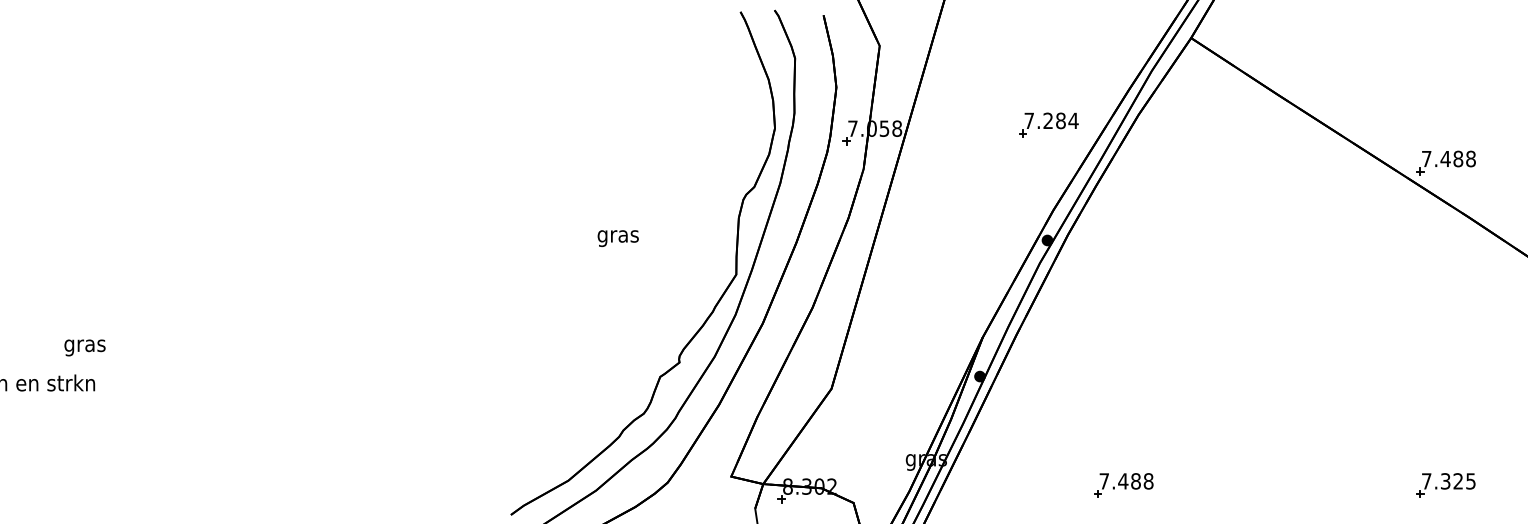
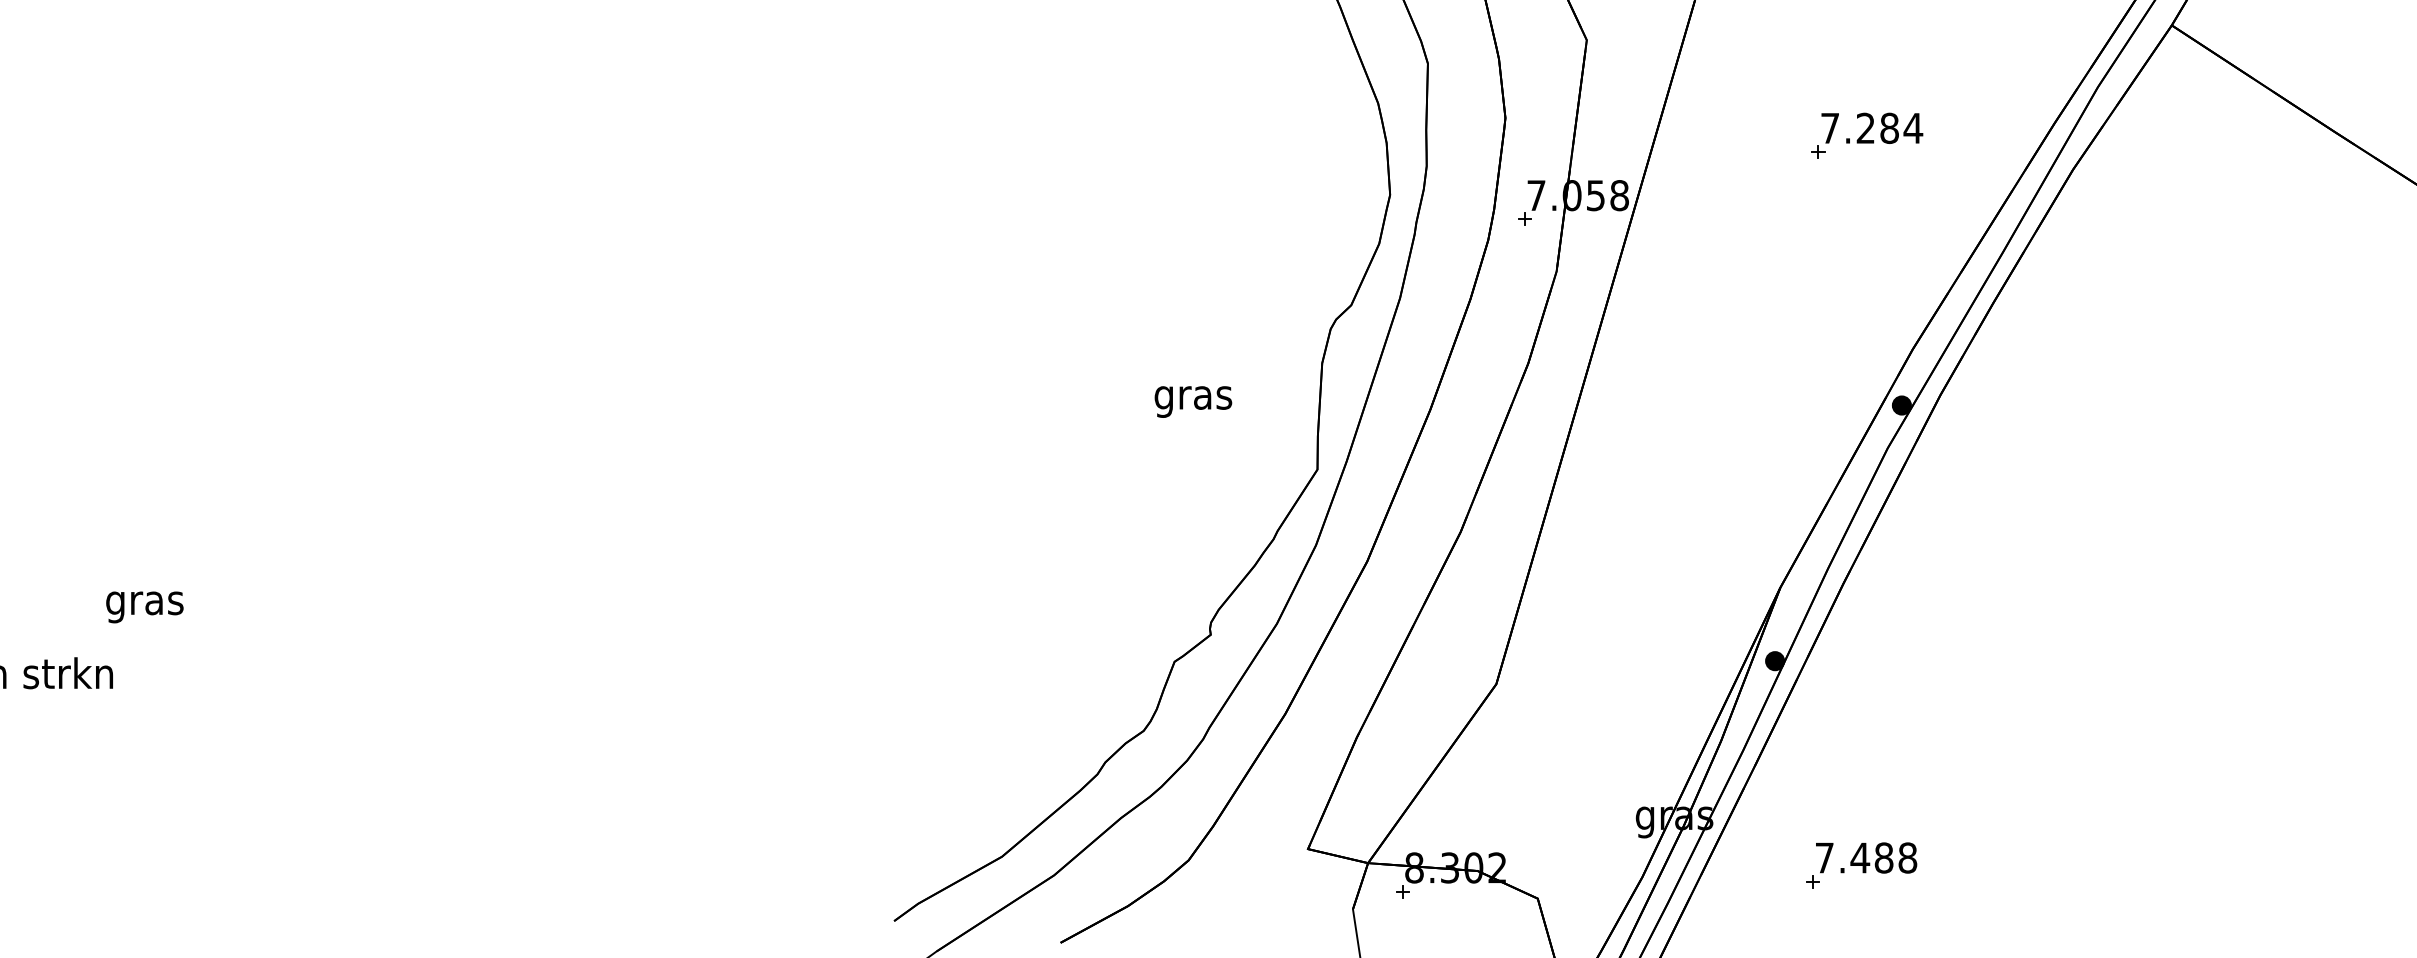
part: (1048, 124) -> (1866, 135), moved
text: (617, 238) -> (1191, 401), moved
text: (84, 347) -> (143, 606), moved
part: (1123, 485) -> (1860, 865), moved

